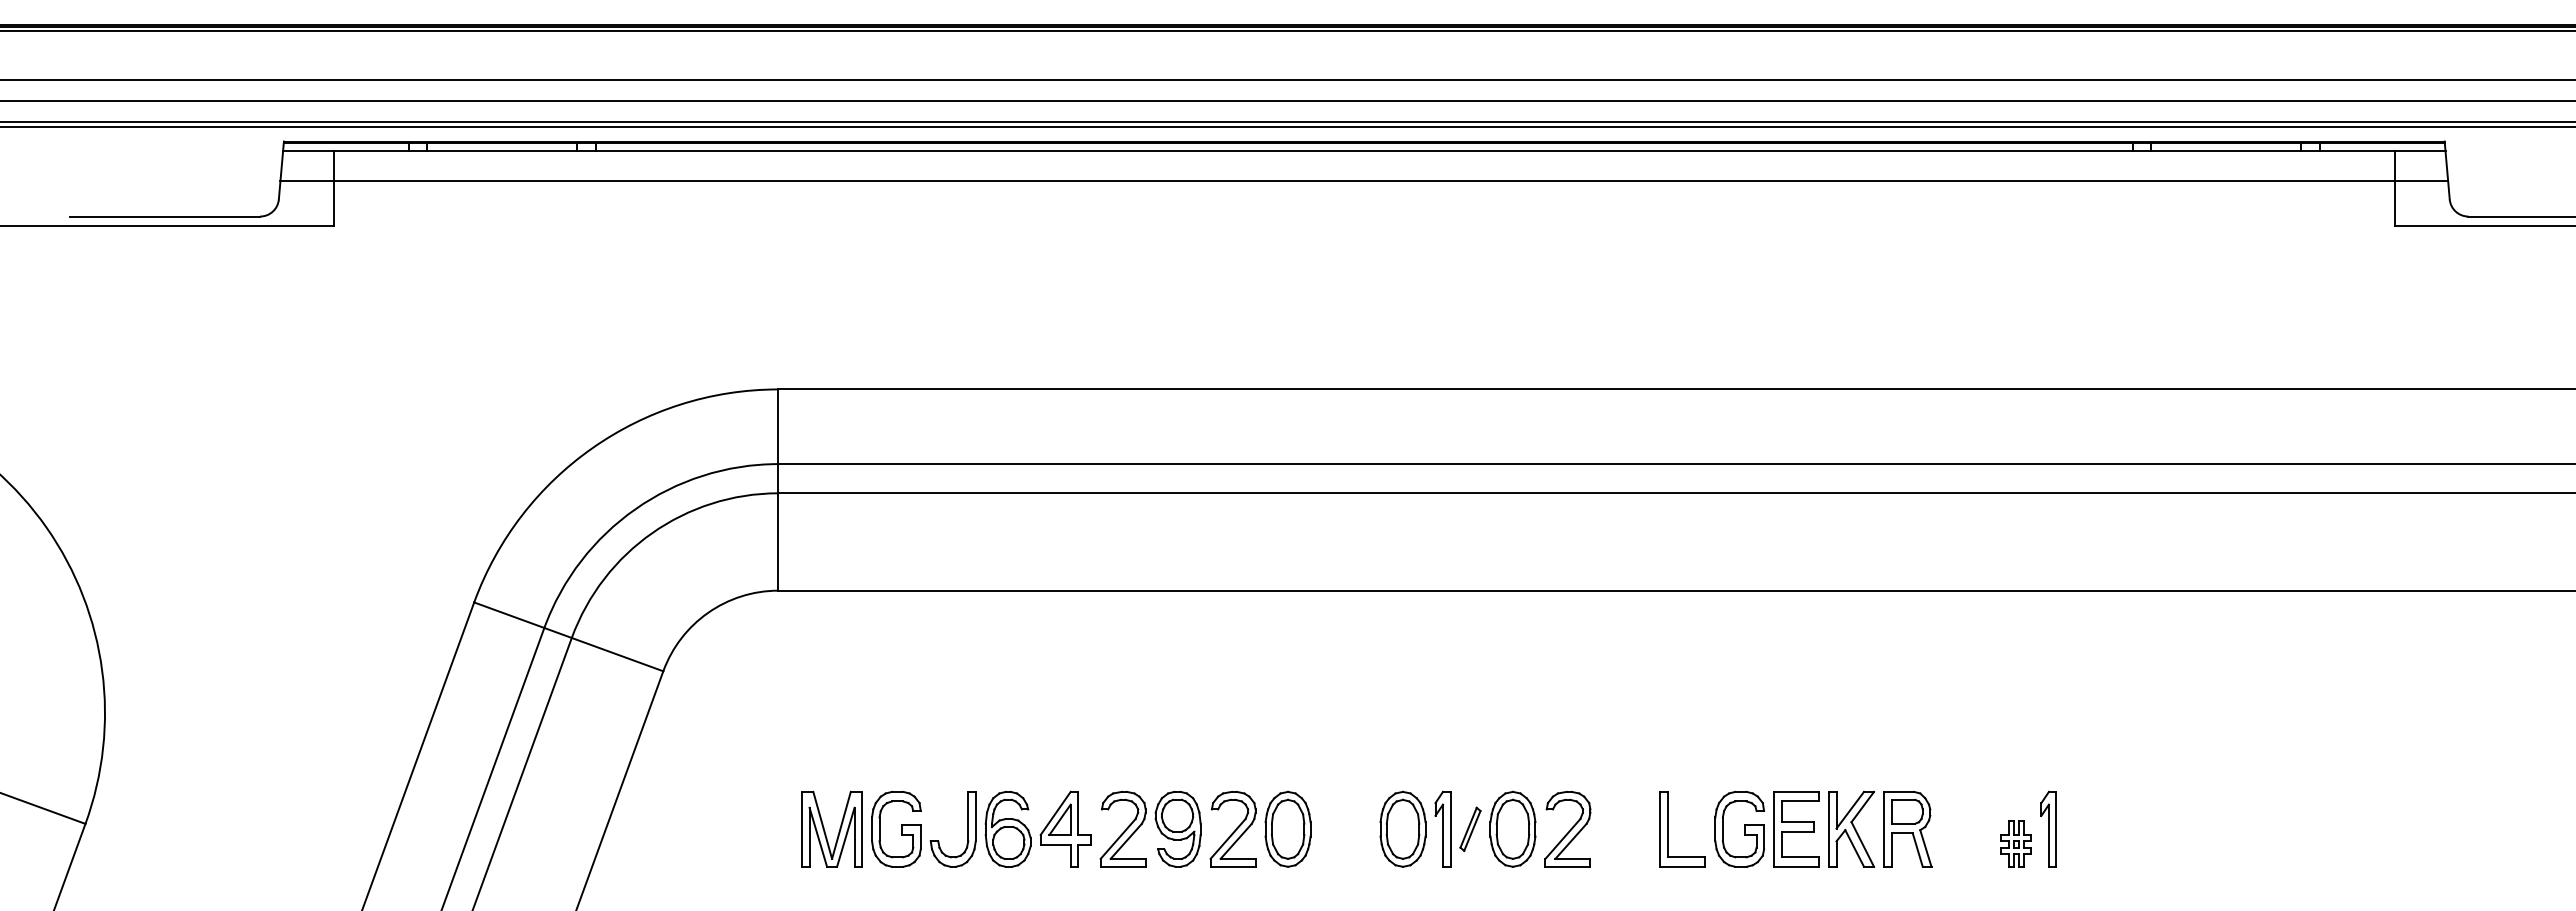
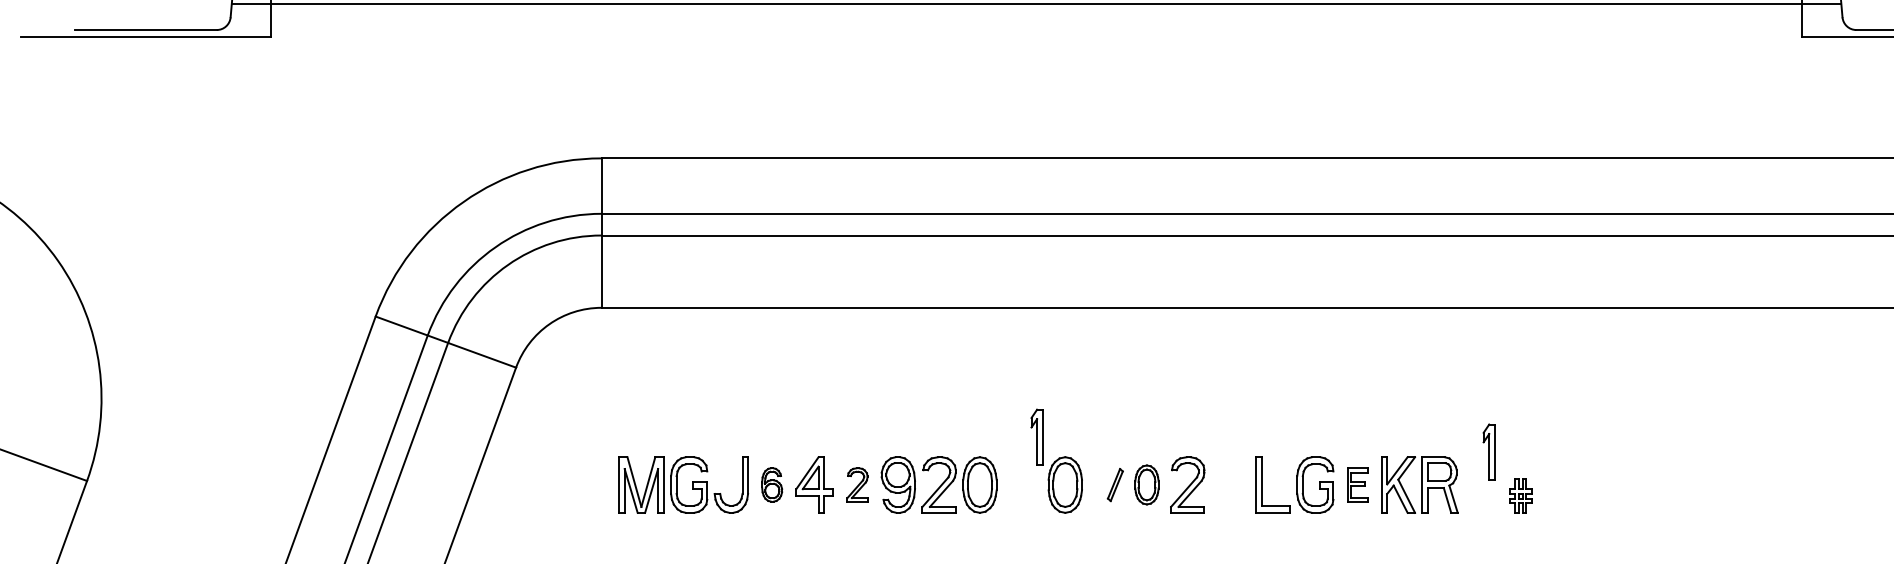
part: (1007, 828) -> (771, 484), size x0.6
part: (1122, 828) -> (857, 484), size x0.6
part: (1442, 828) -> (1036, 436), moved
part: (1512, 828) -> (1146, 484), size x0.7
part: (2048, 828) -> (1488, 451), moved
part: (1796, 829) -> (1357, 485), size x0.6

